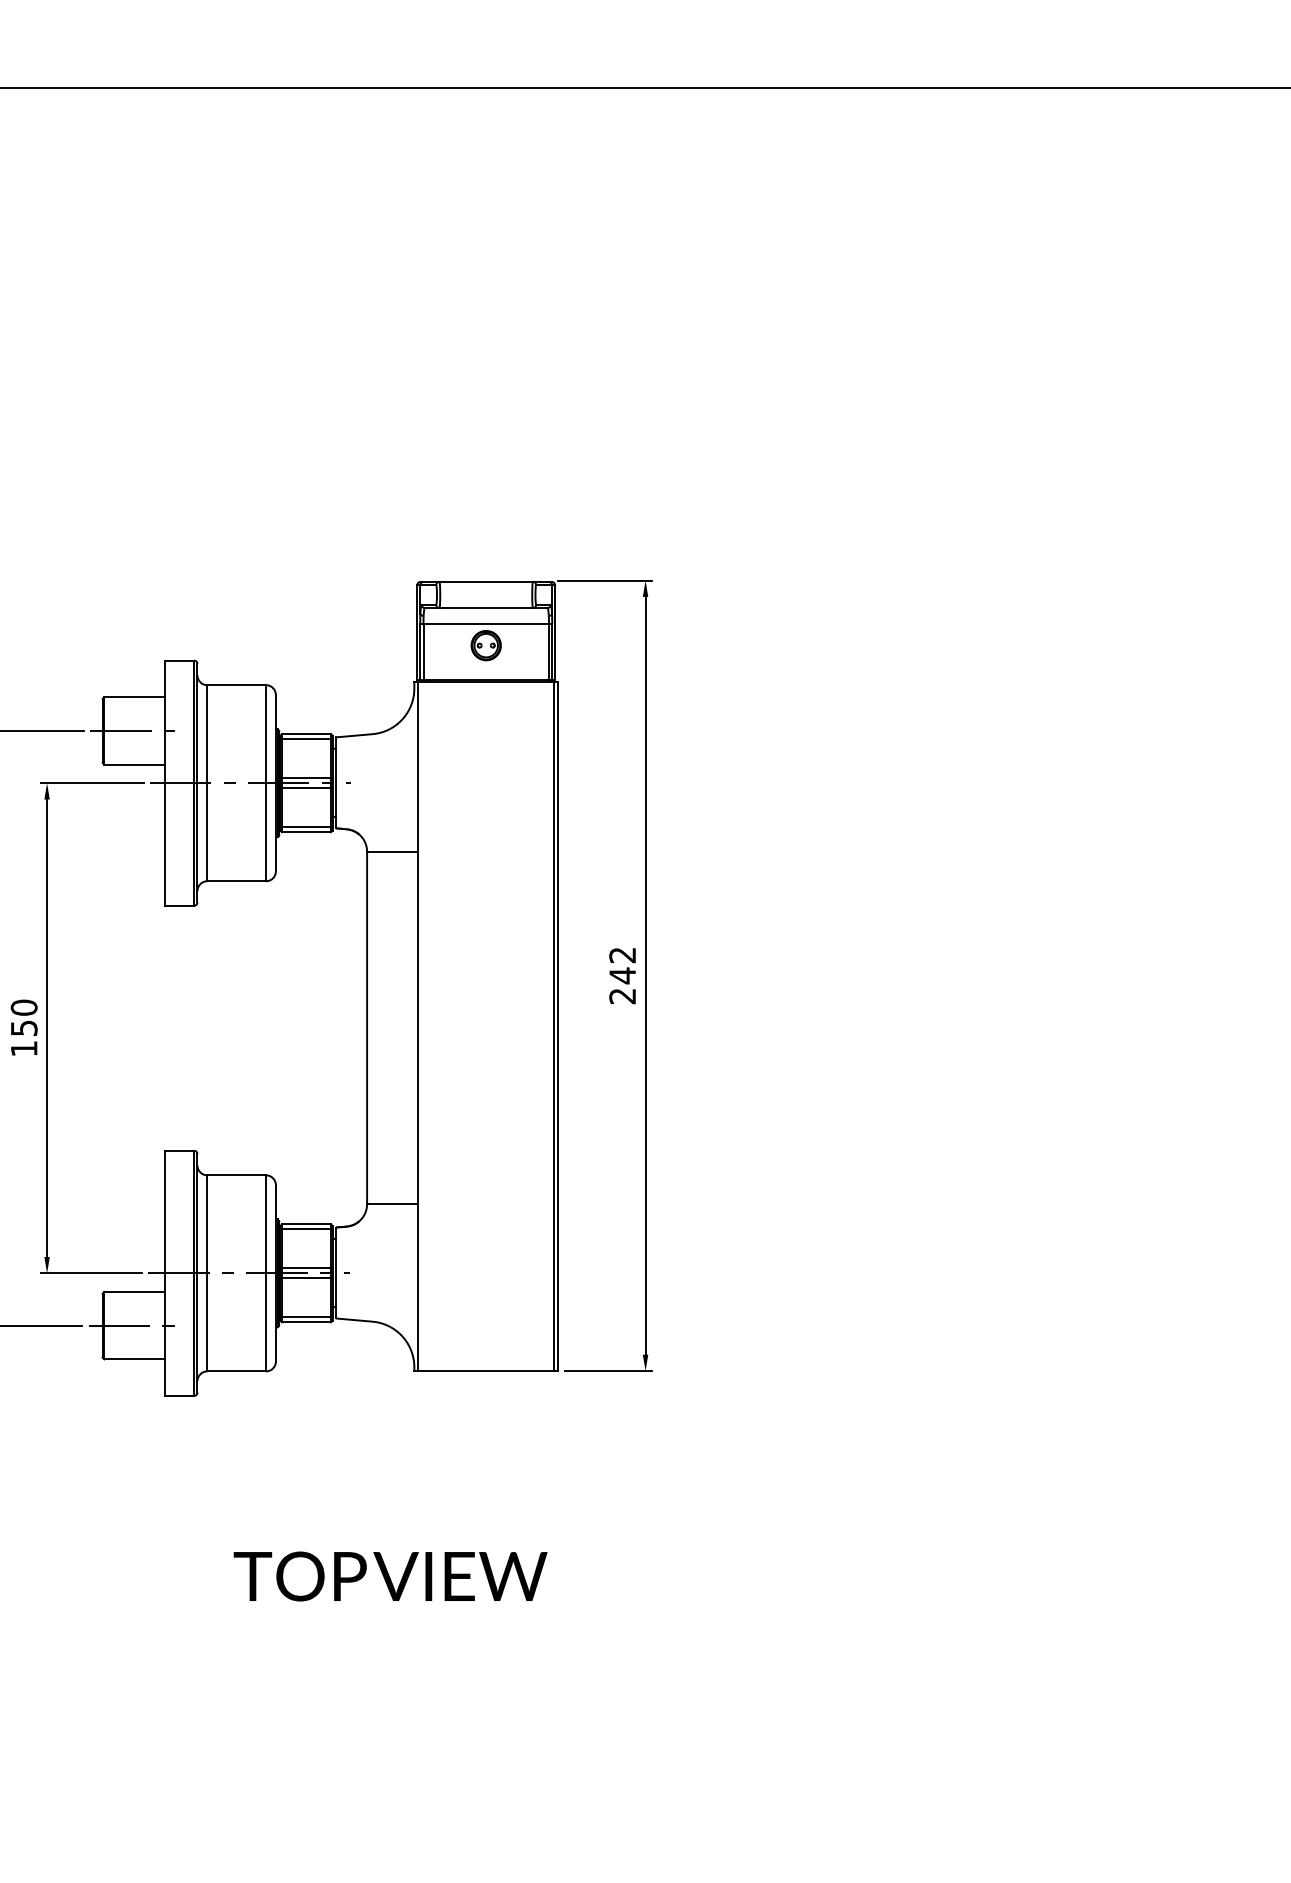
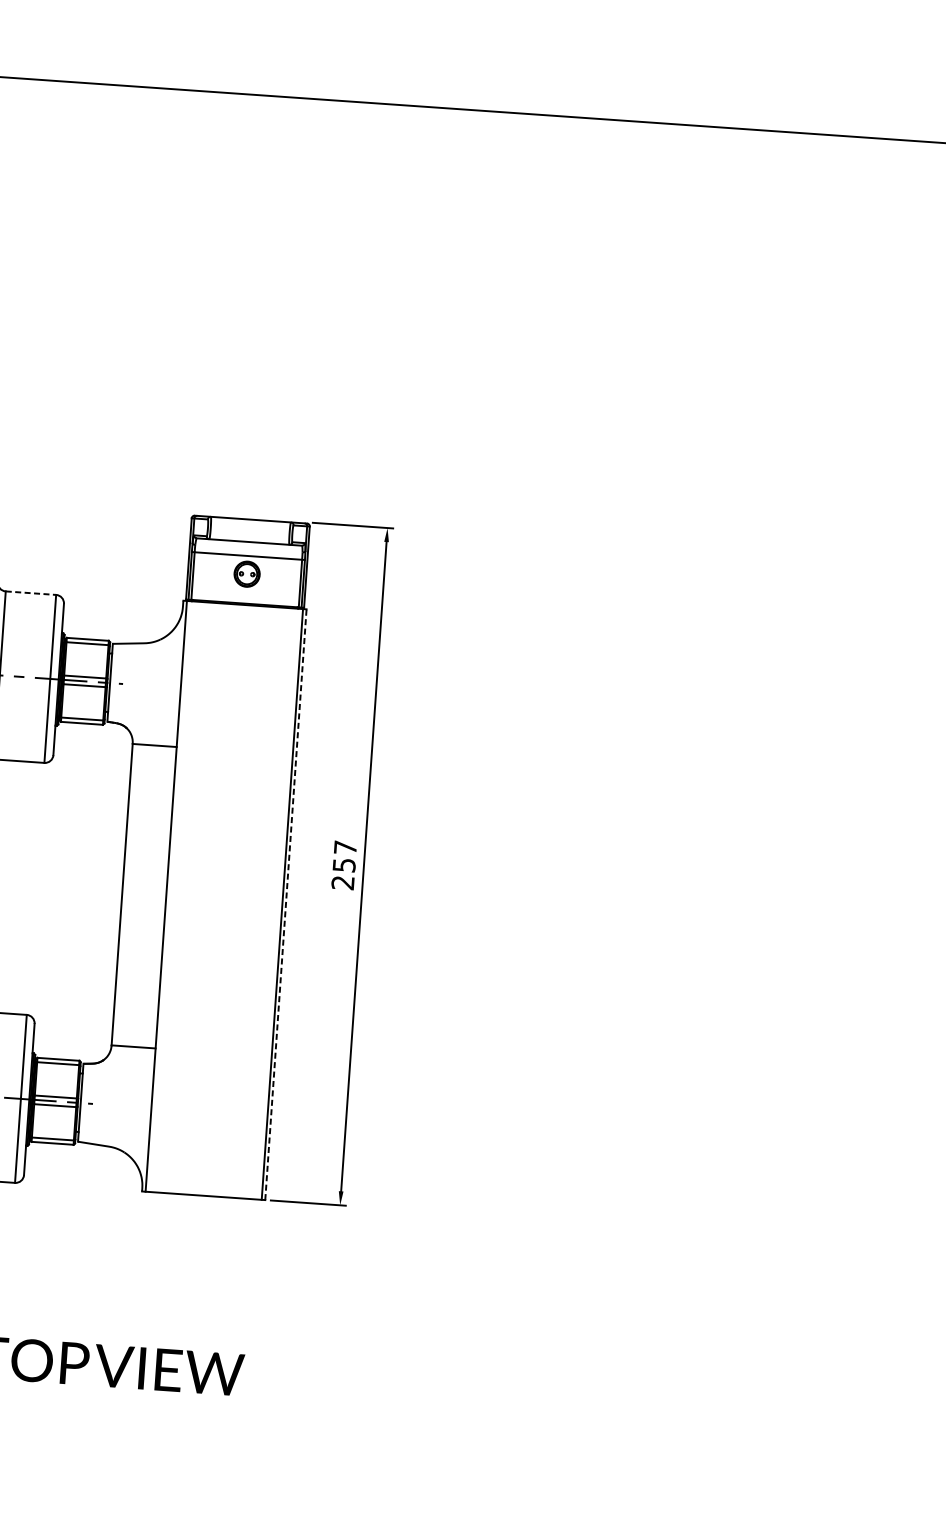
line: (237, 685) -> (31, 593), solid -> dashed
text: (622, 965) -> (344, 856), 242 -> 257
line: (558, 1026) -> (286, 904), solid -> dashed

